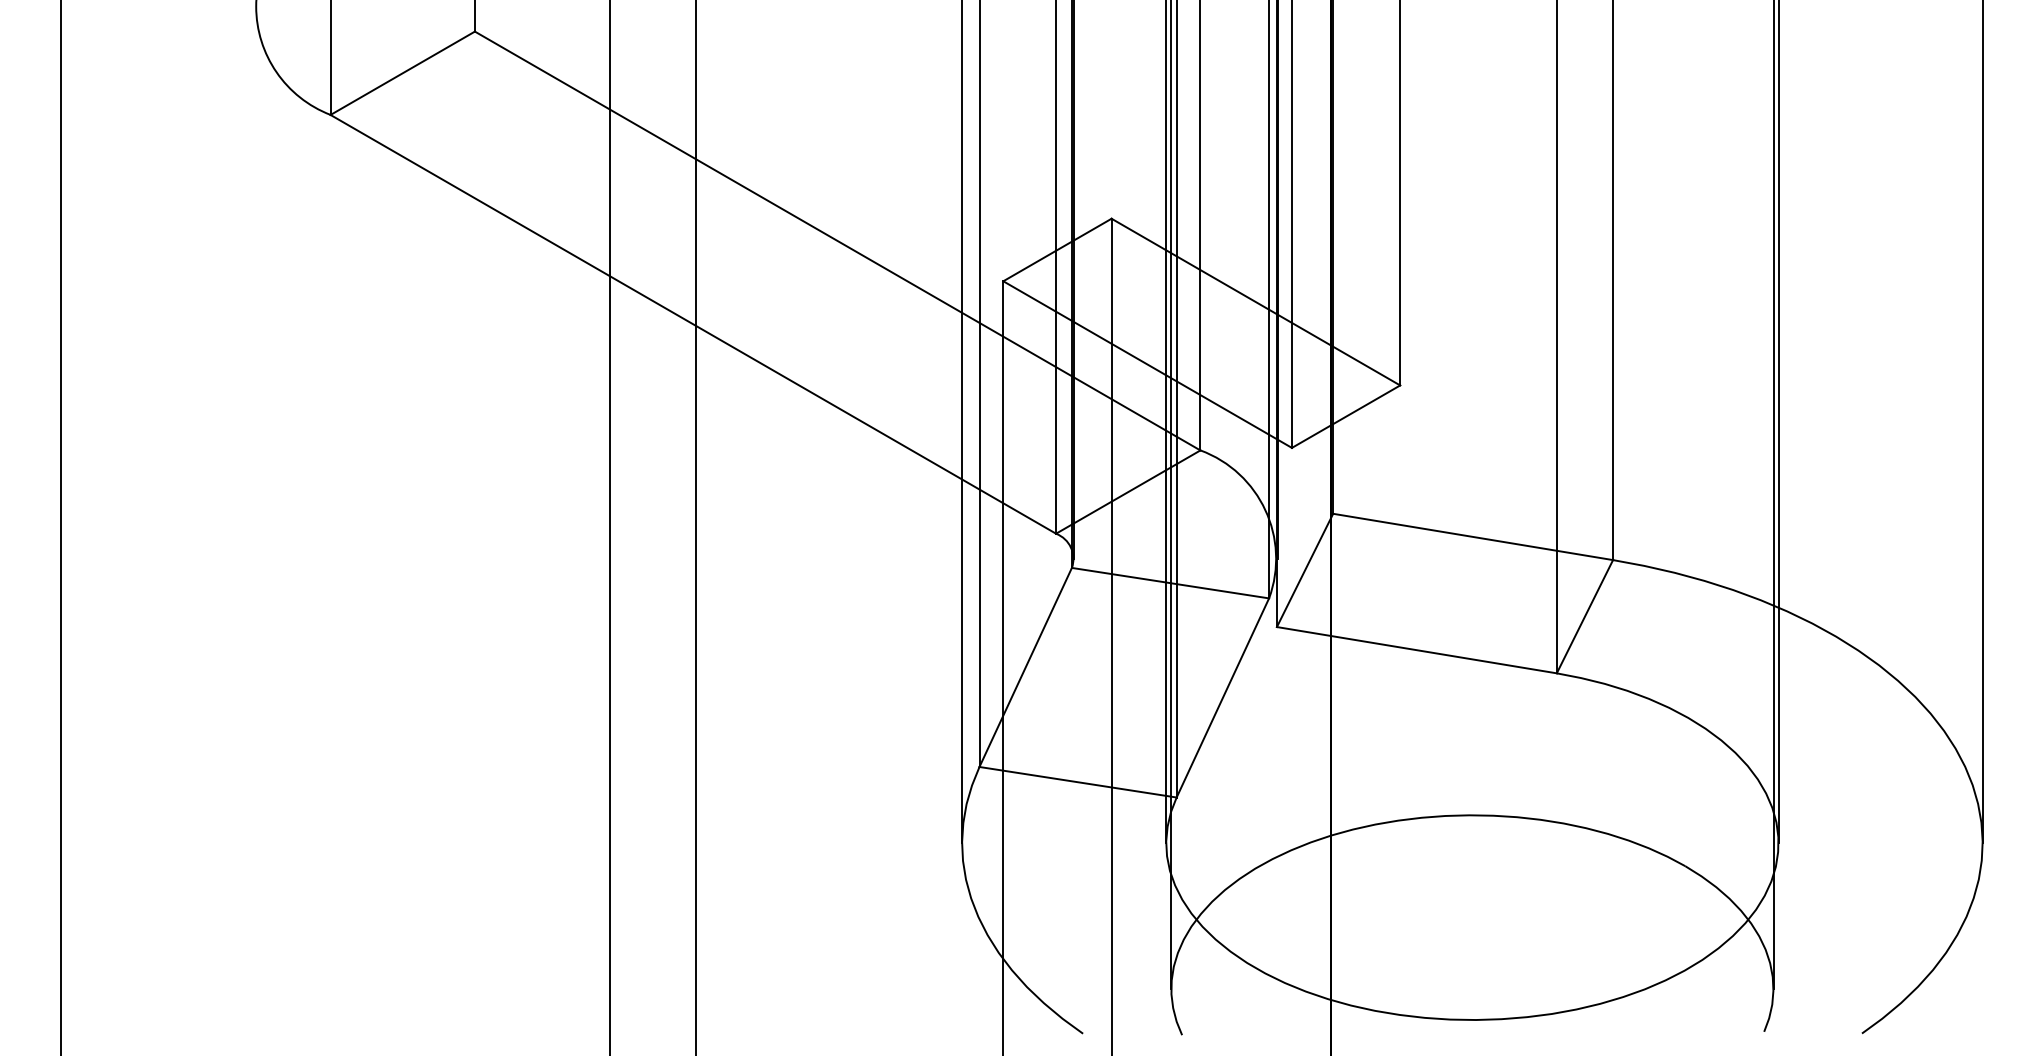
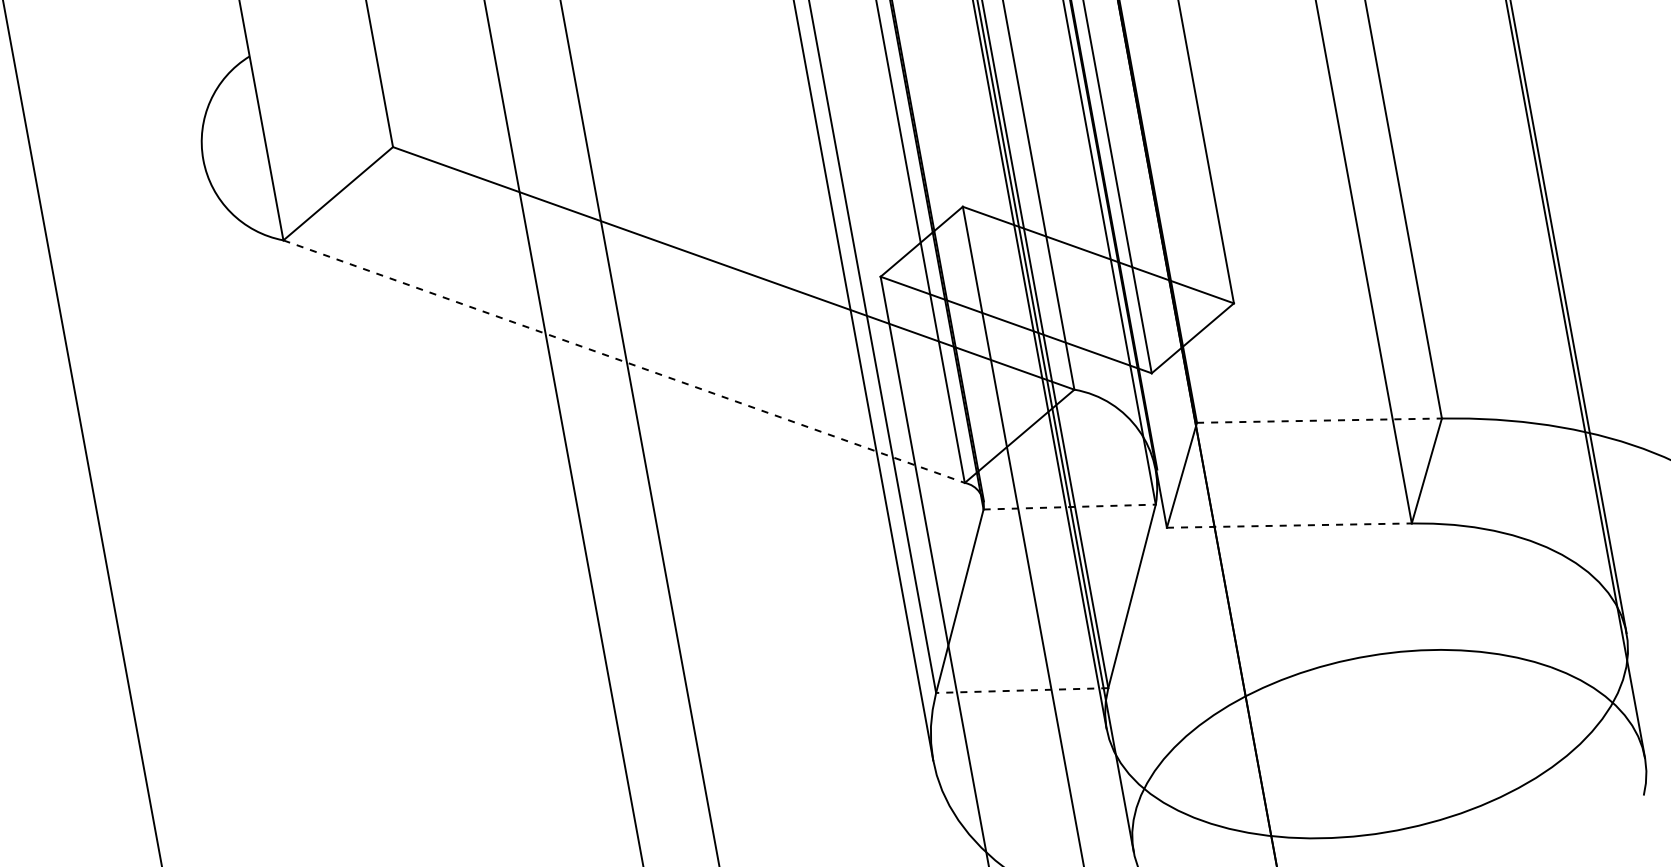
line: (693, 324) -> (624, 361), solid -> dashed
line: (1473, 536) -> (1319, 420), solid -> dashed
line: (1170, 583) -> (1069, 507), solid -> dashed
line: (1416, 650) -> (1289, 525), solid -> dashed
line: (1078, 782) -> (1022, 690), solid -> dashed

